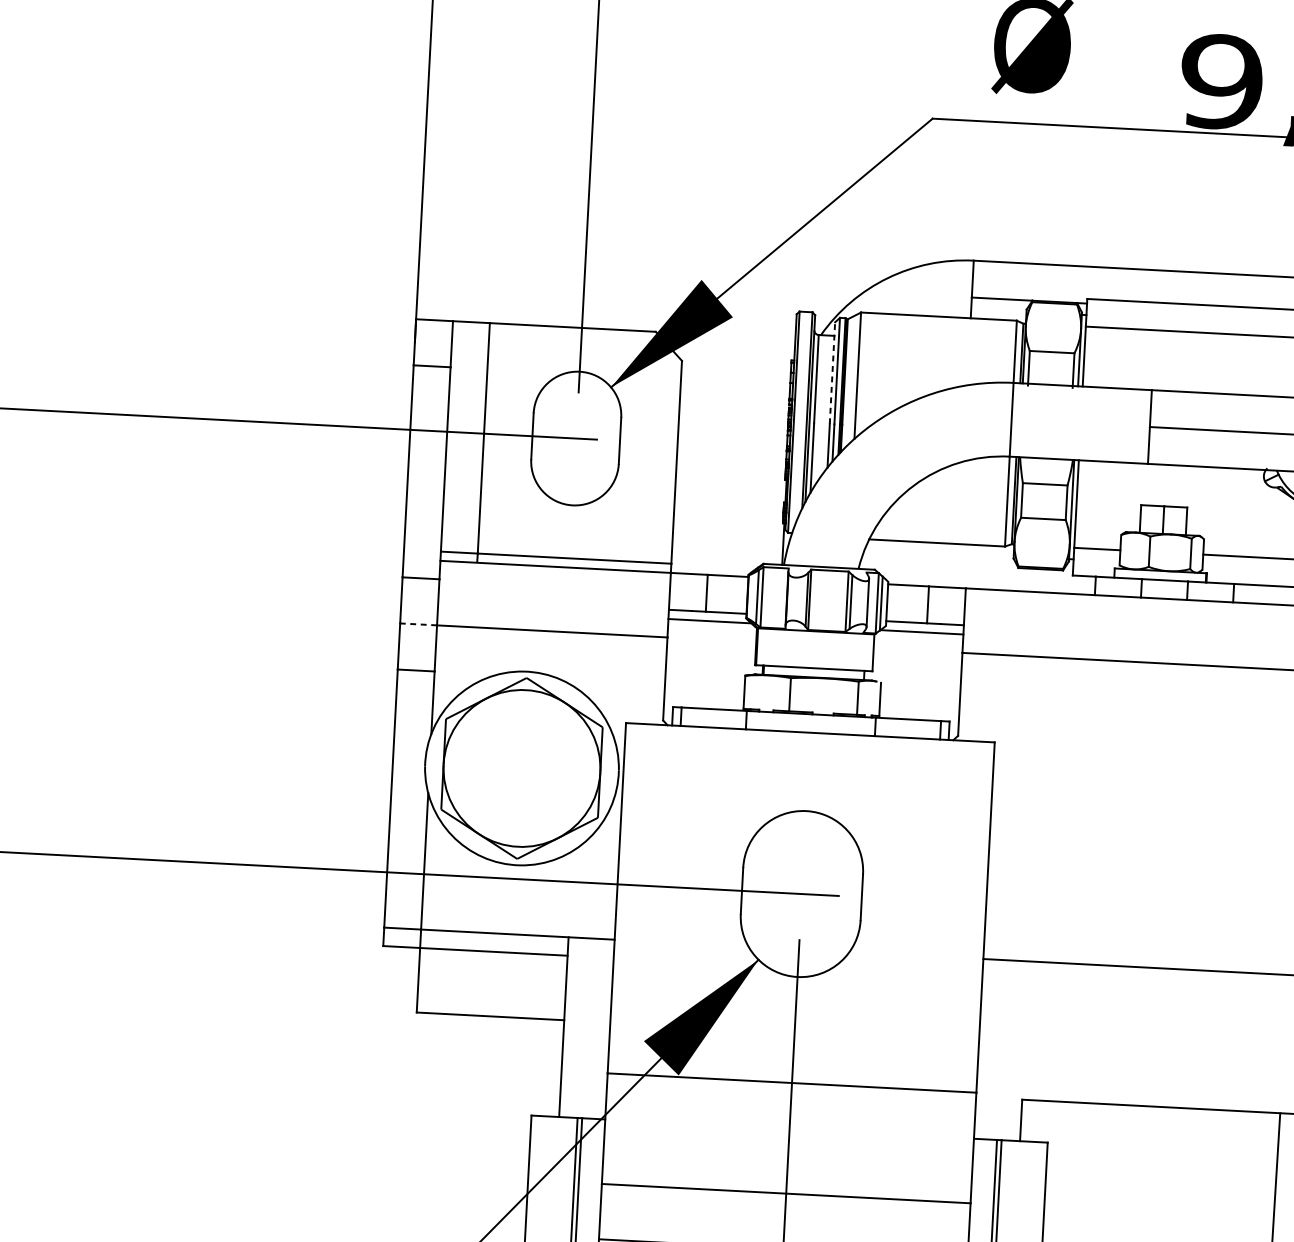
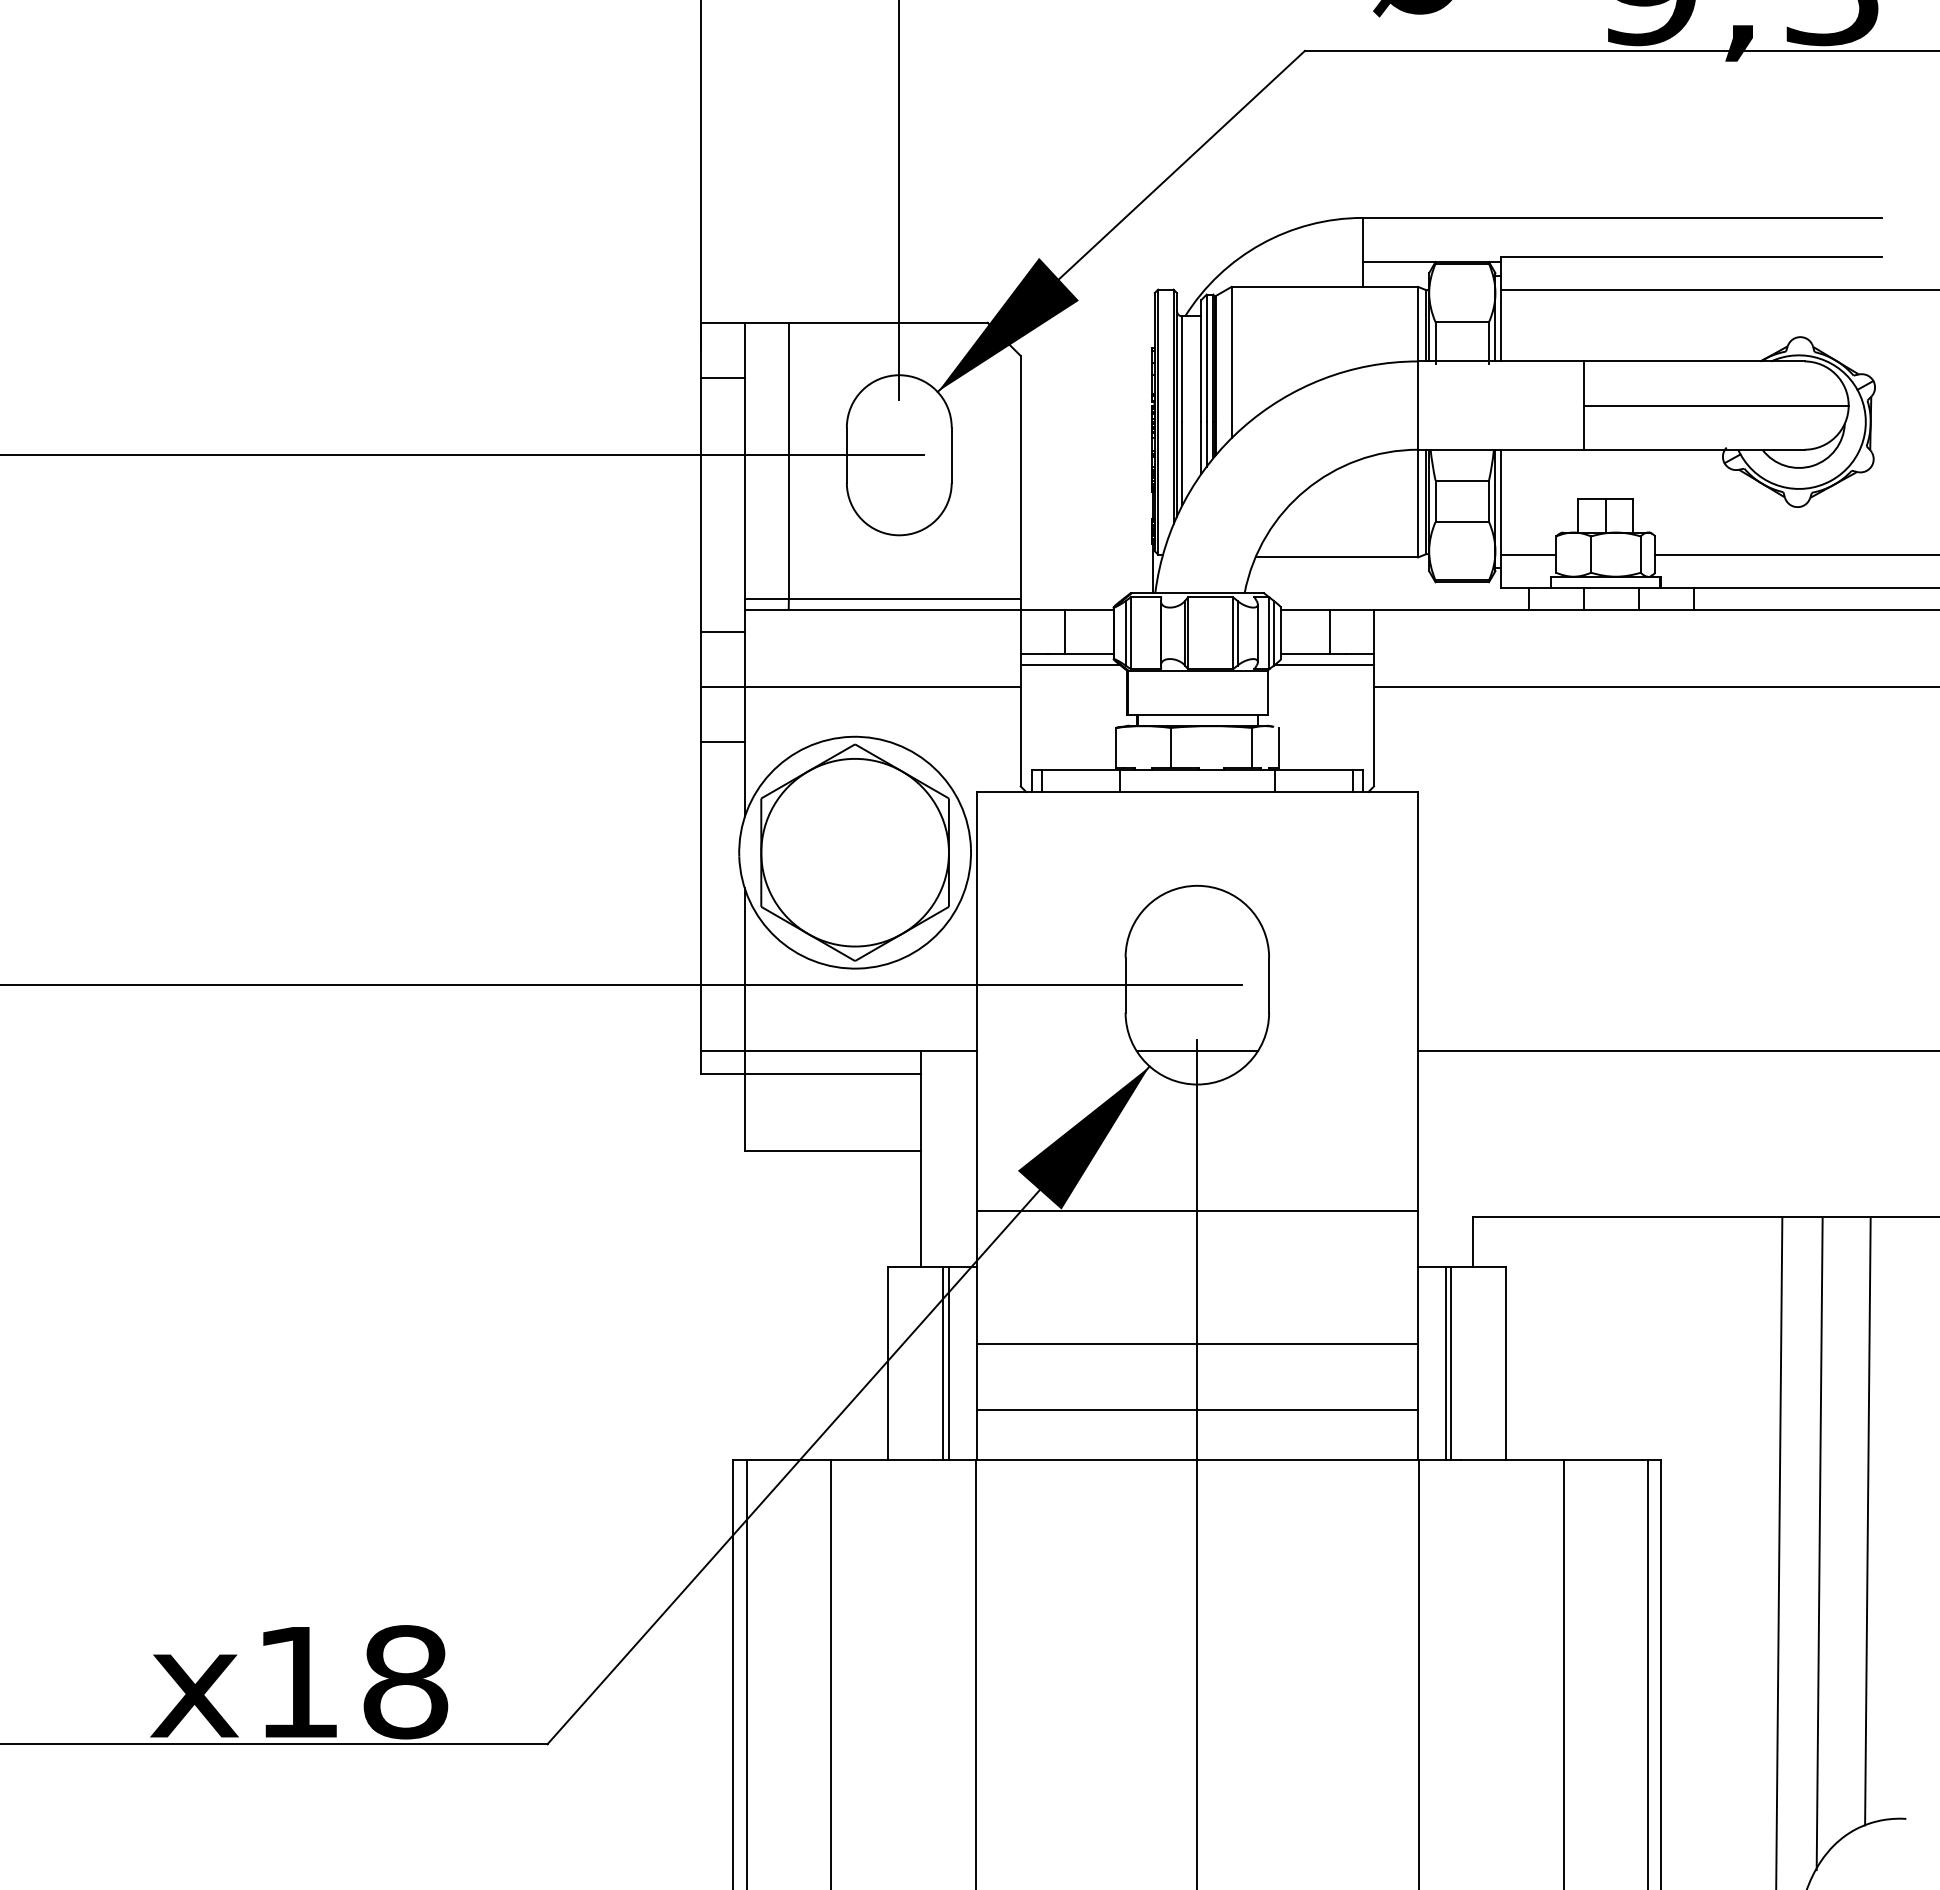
line: (832, 373) -> (1201, 361), dashed -> solid
line: (418, 624) -> (722, 687), dashed -> solid
line: (798, 949) -> (1196, 1051), added

